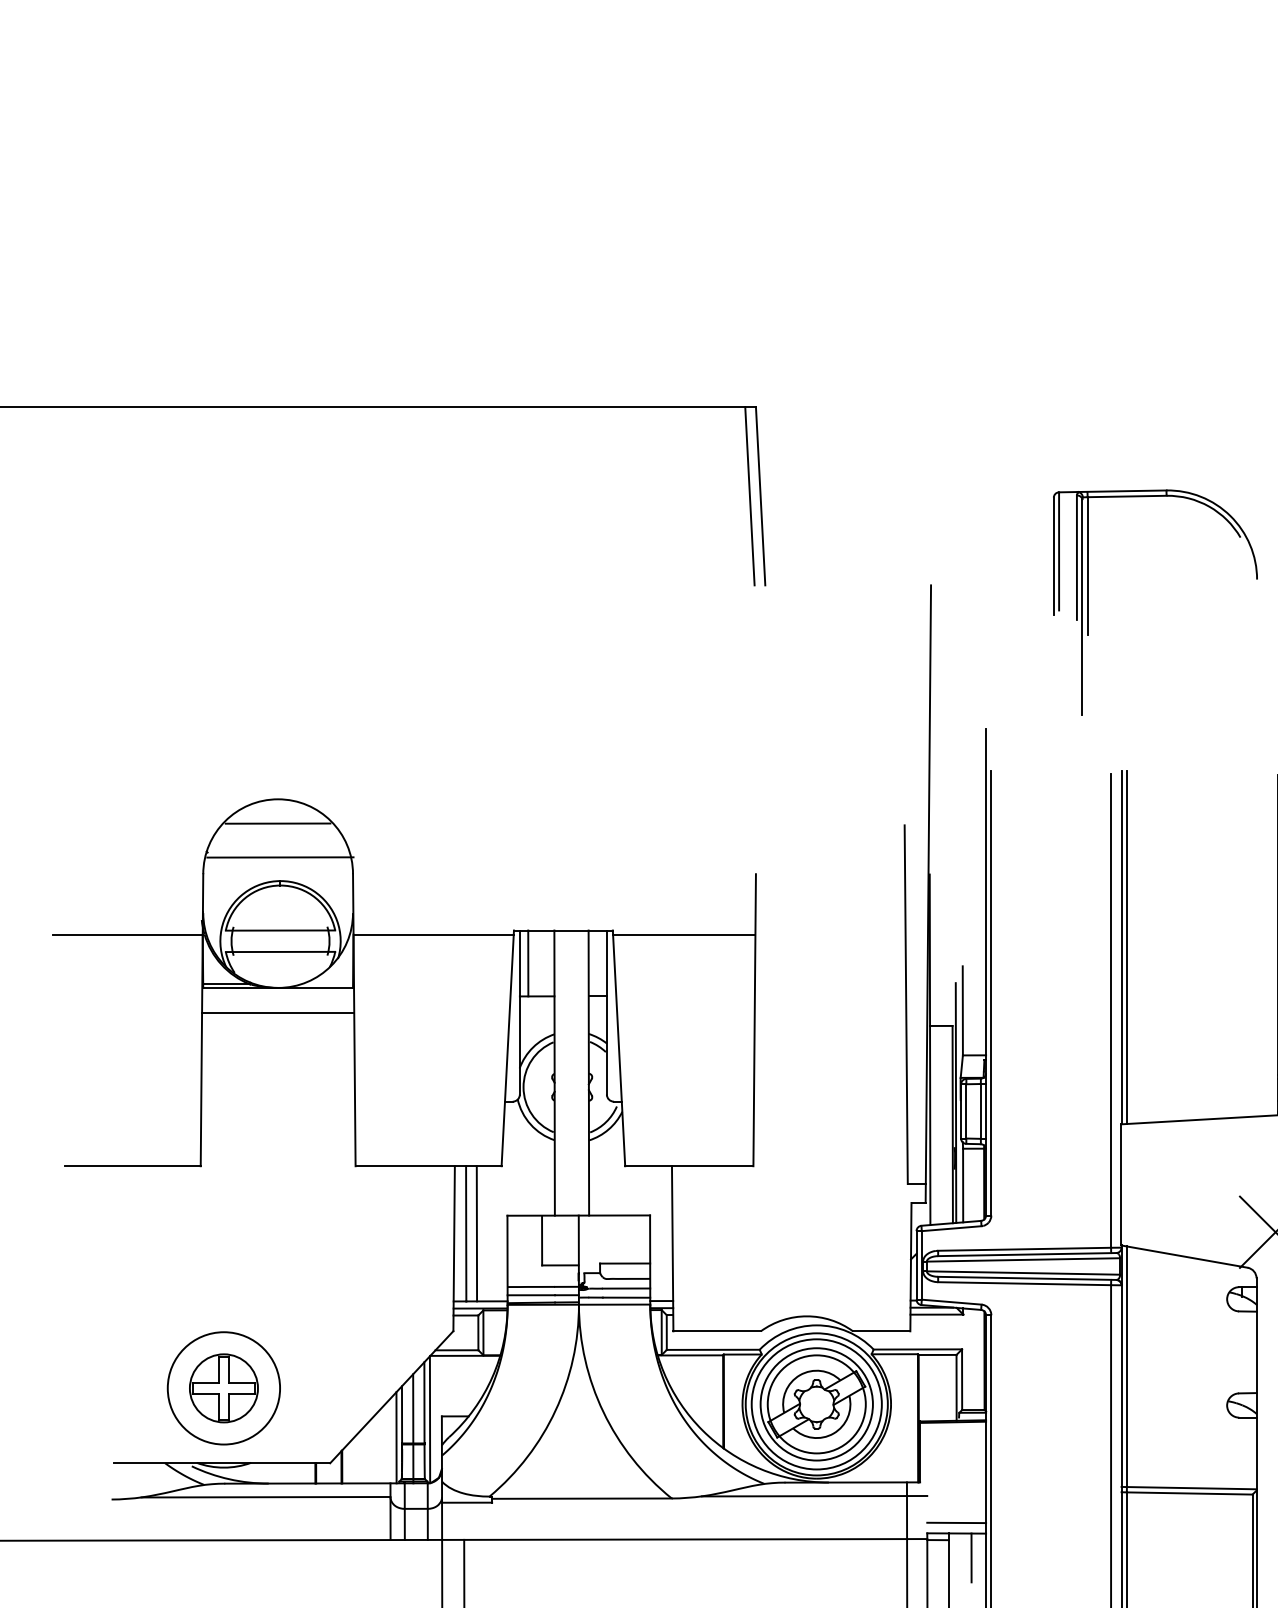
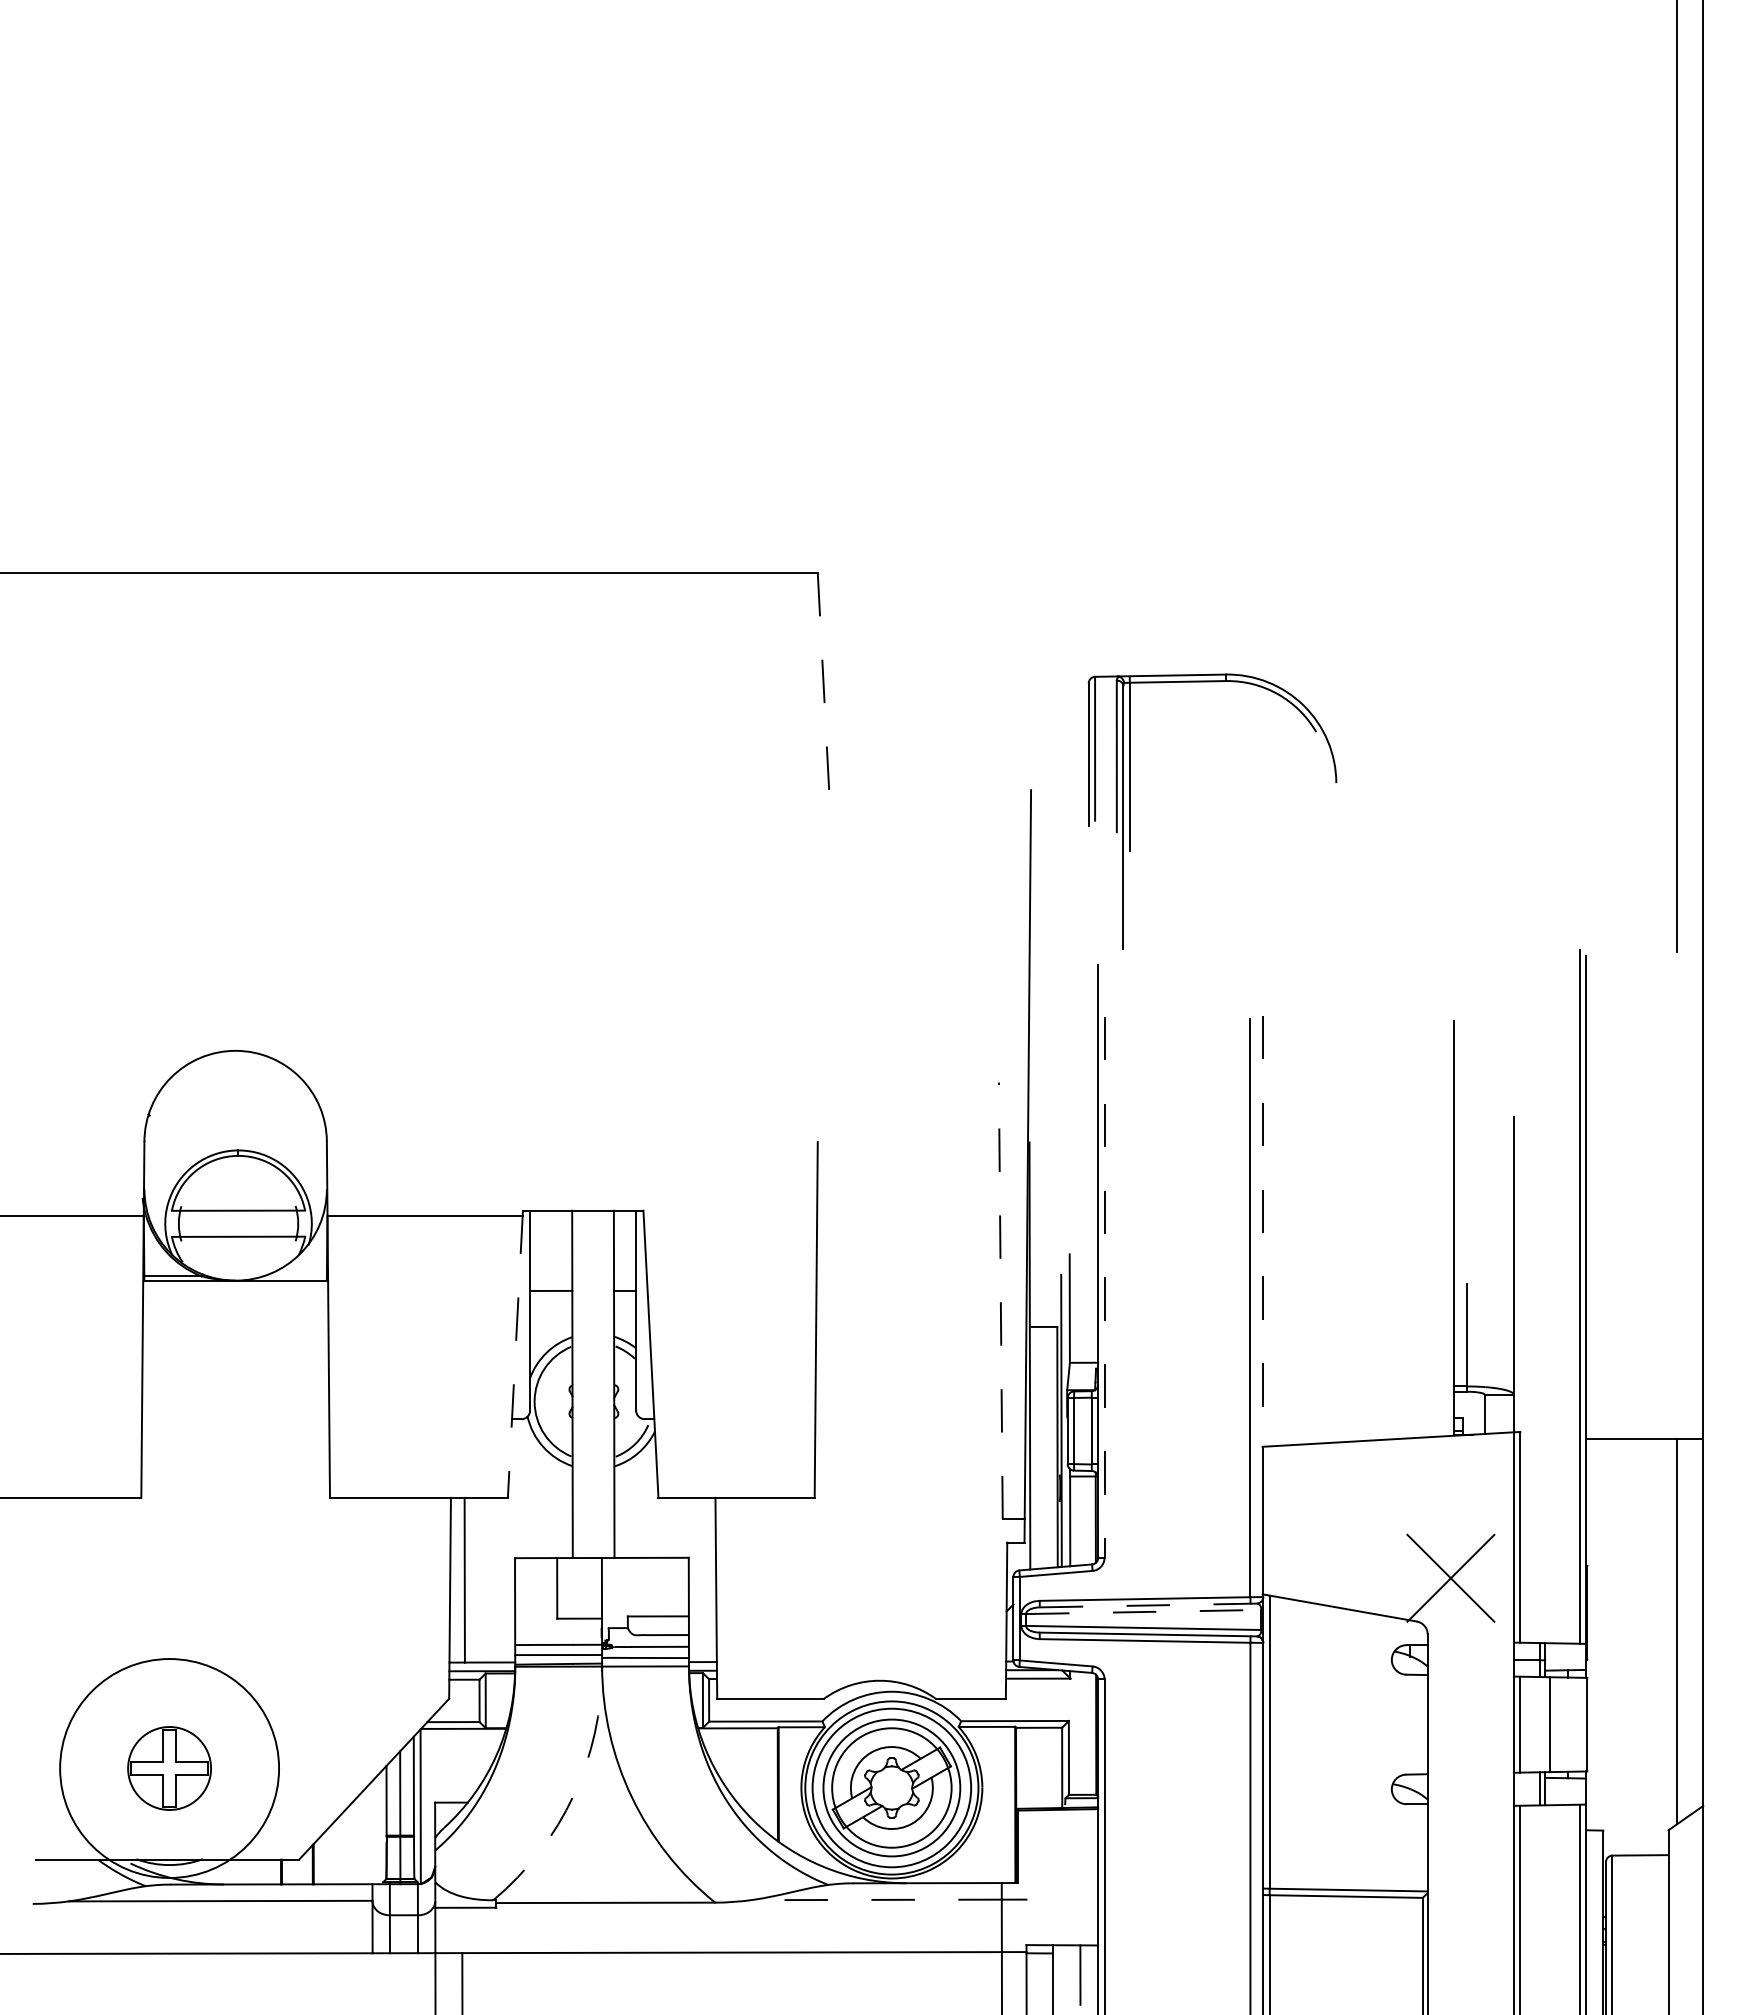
line: (749, 496) -> (810, 681), removed
line: (760, 496) -> (823, 681), solid -> dashed
part: (1088, 602) -> (1130, 811), moved
line: (278, 823) -> (235, 1080), removed
line: (280, 857) -> (238, 1121), removed
line: (684, 934) -> (730, 1215), removed
line: (1126, 946) -> (1269, 1230), removed
line: (1121, 947) -> (1263, 1231), solid -> dashed
line: (528, 963) -> (540, 1250), removed
line: (991, 993) -> (1104, 1287), solid -> dashed
line: (905, 1004) -> (1000, 1300), solid -> dashed
line: (278, 1013) -> (235, 1311), removed
line: (507, 1048) -> (515, 1354), solid -> dashed
line: (476, 1233) -> (477, 1579), removed
line: (1027, 1254) -> (1148, 1605), solid -> dashed
line: (1023, 1260) -> (1143, 1612), solid -> dashed
circle: (223, 1388) -> (169, 1768), size x1.6
arc: (555, 1410) -> (573, 1795), solid -> dashed
line: (396, 1437) -> (379, 1828), removed
line: (804, 1495) -> (876, 1899), solid -> dashed
line: (956, 1522) -> (1062, 1932), removed

